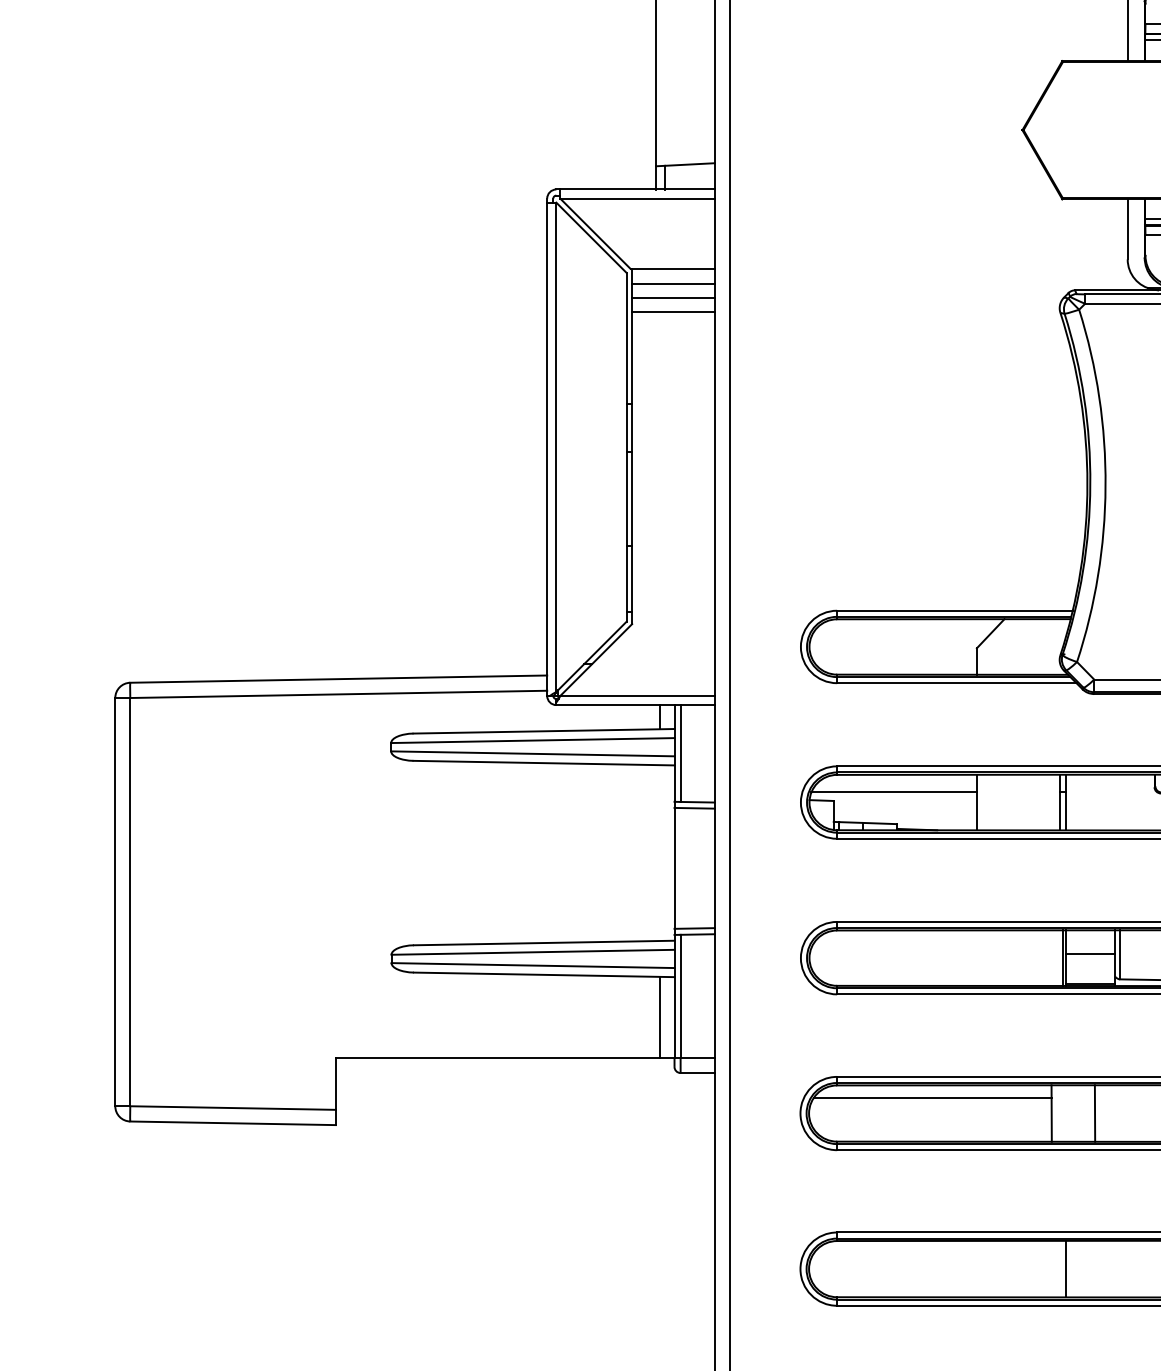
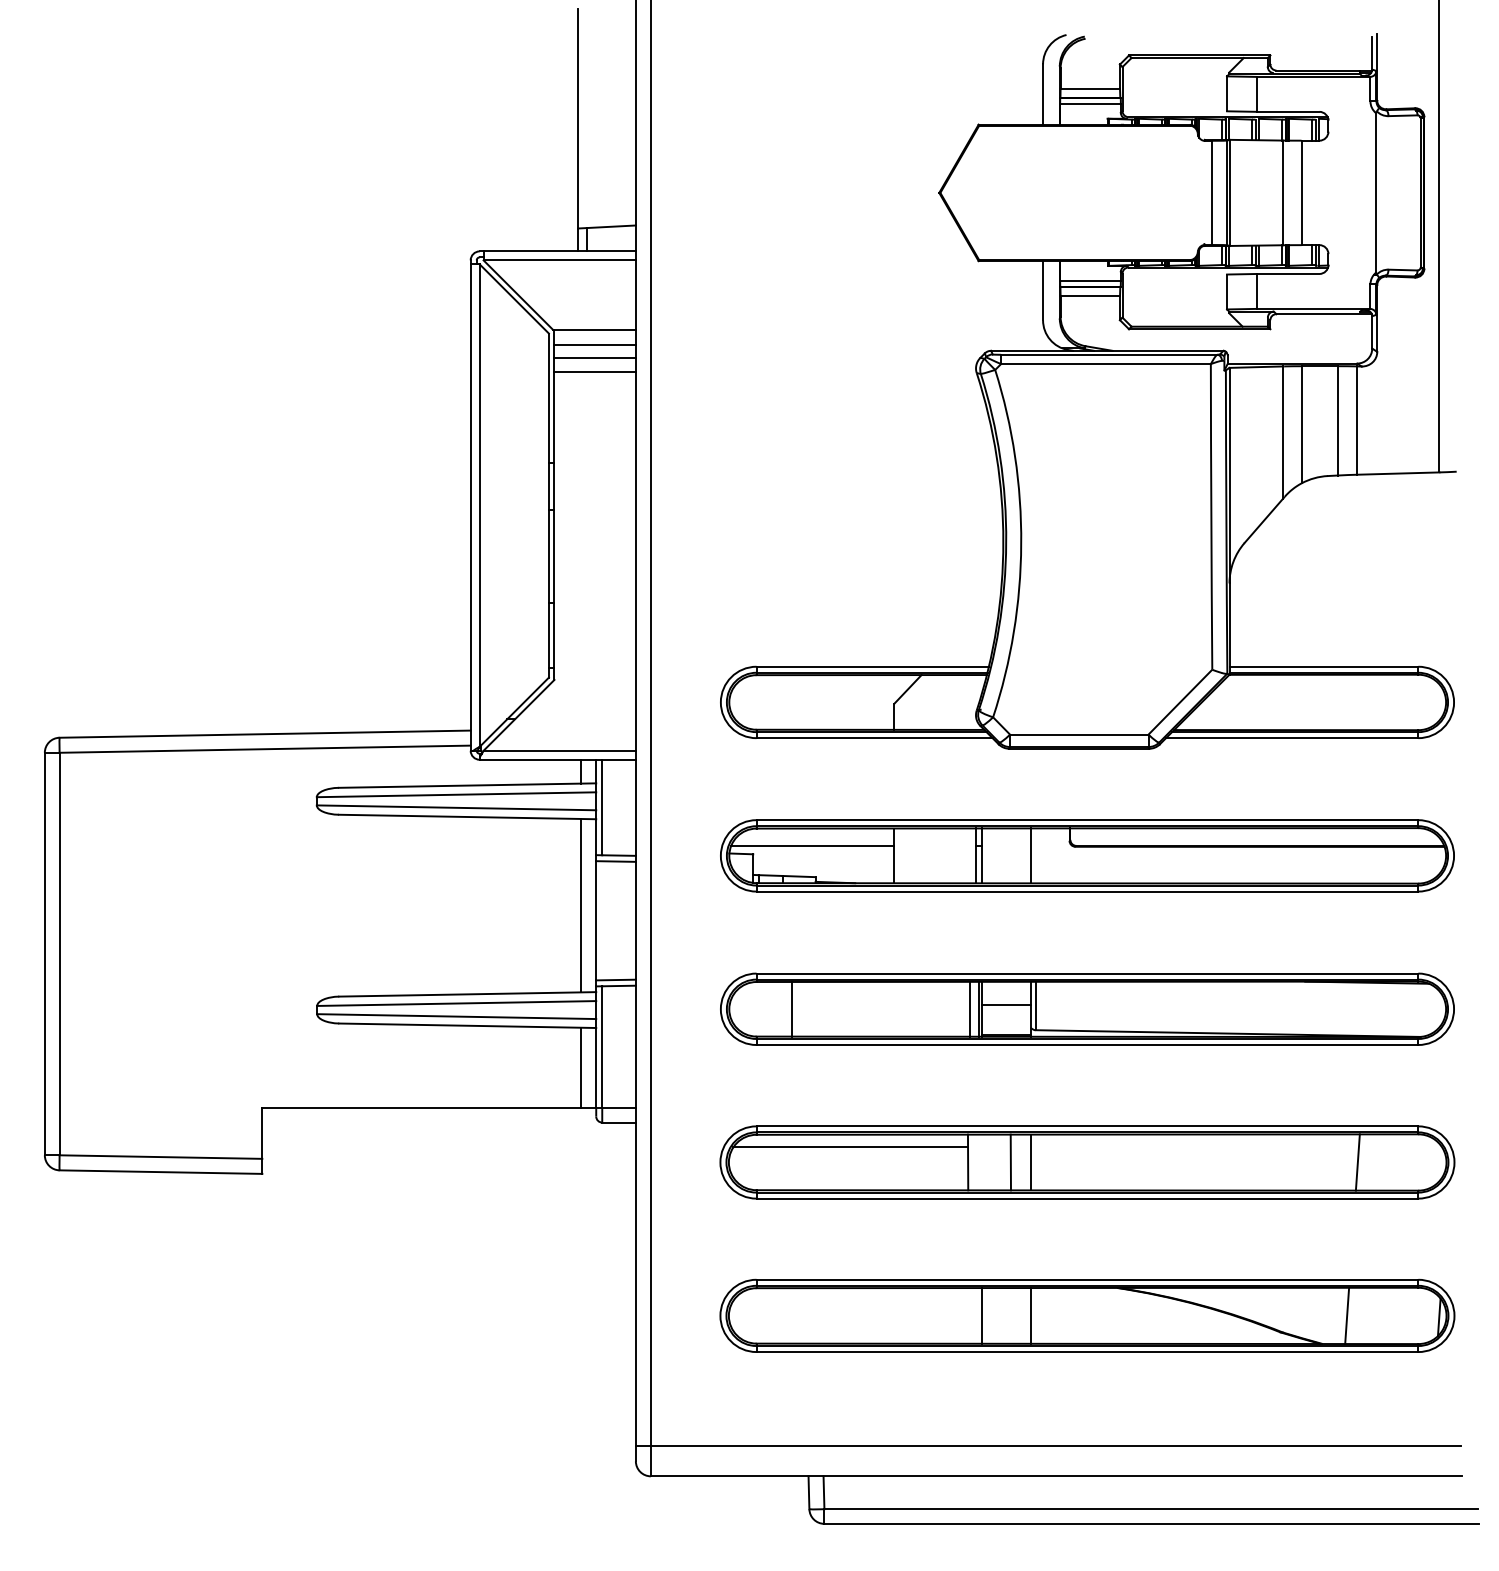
line: (1114, 802) -> (1030, 855), added
line: (659, 852) -> (581, 905), added
line: (873, 957) -> (792, 1008), added
line: (1054, 957) -> (970, 1008), added
line: (1114, 1113) -> (1030, 1162), added
line: (1114, 1268) -> (1030, 1315), added

